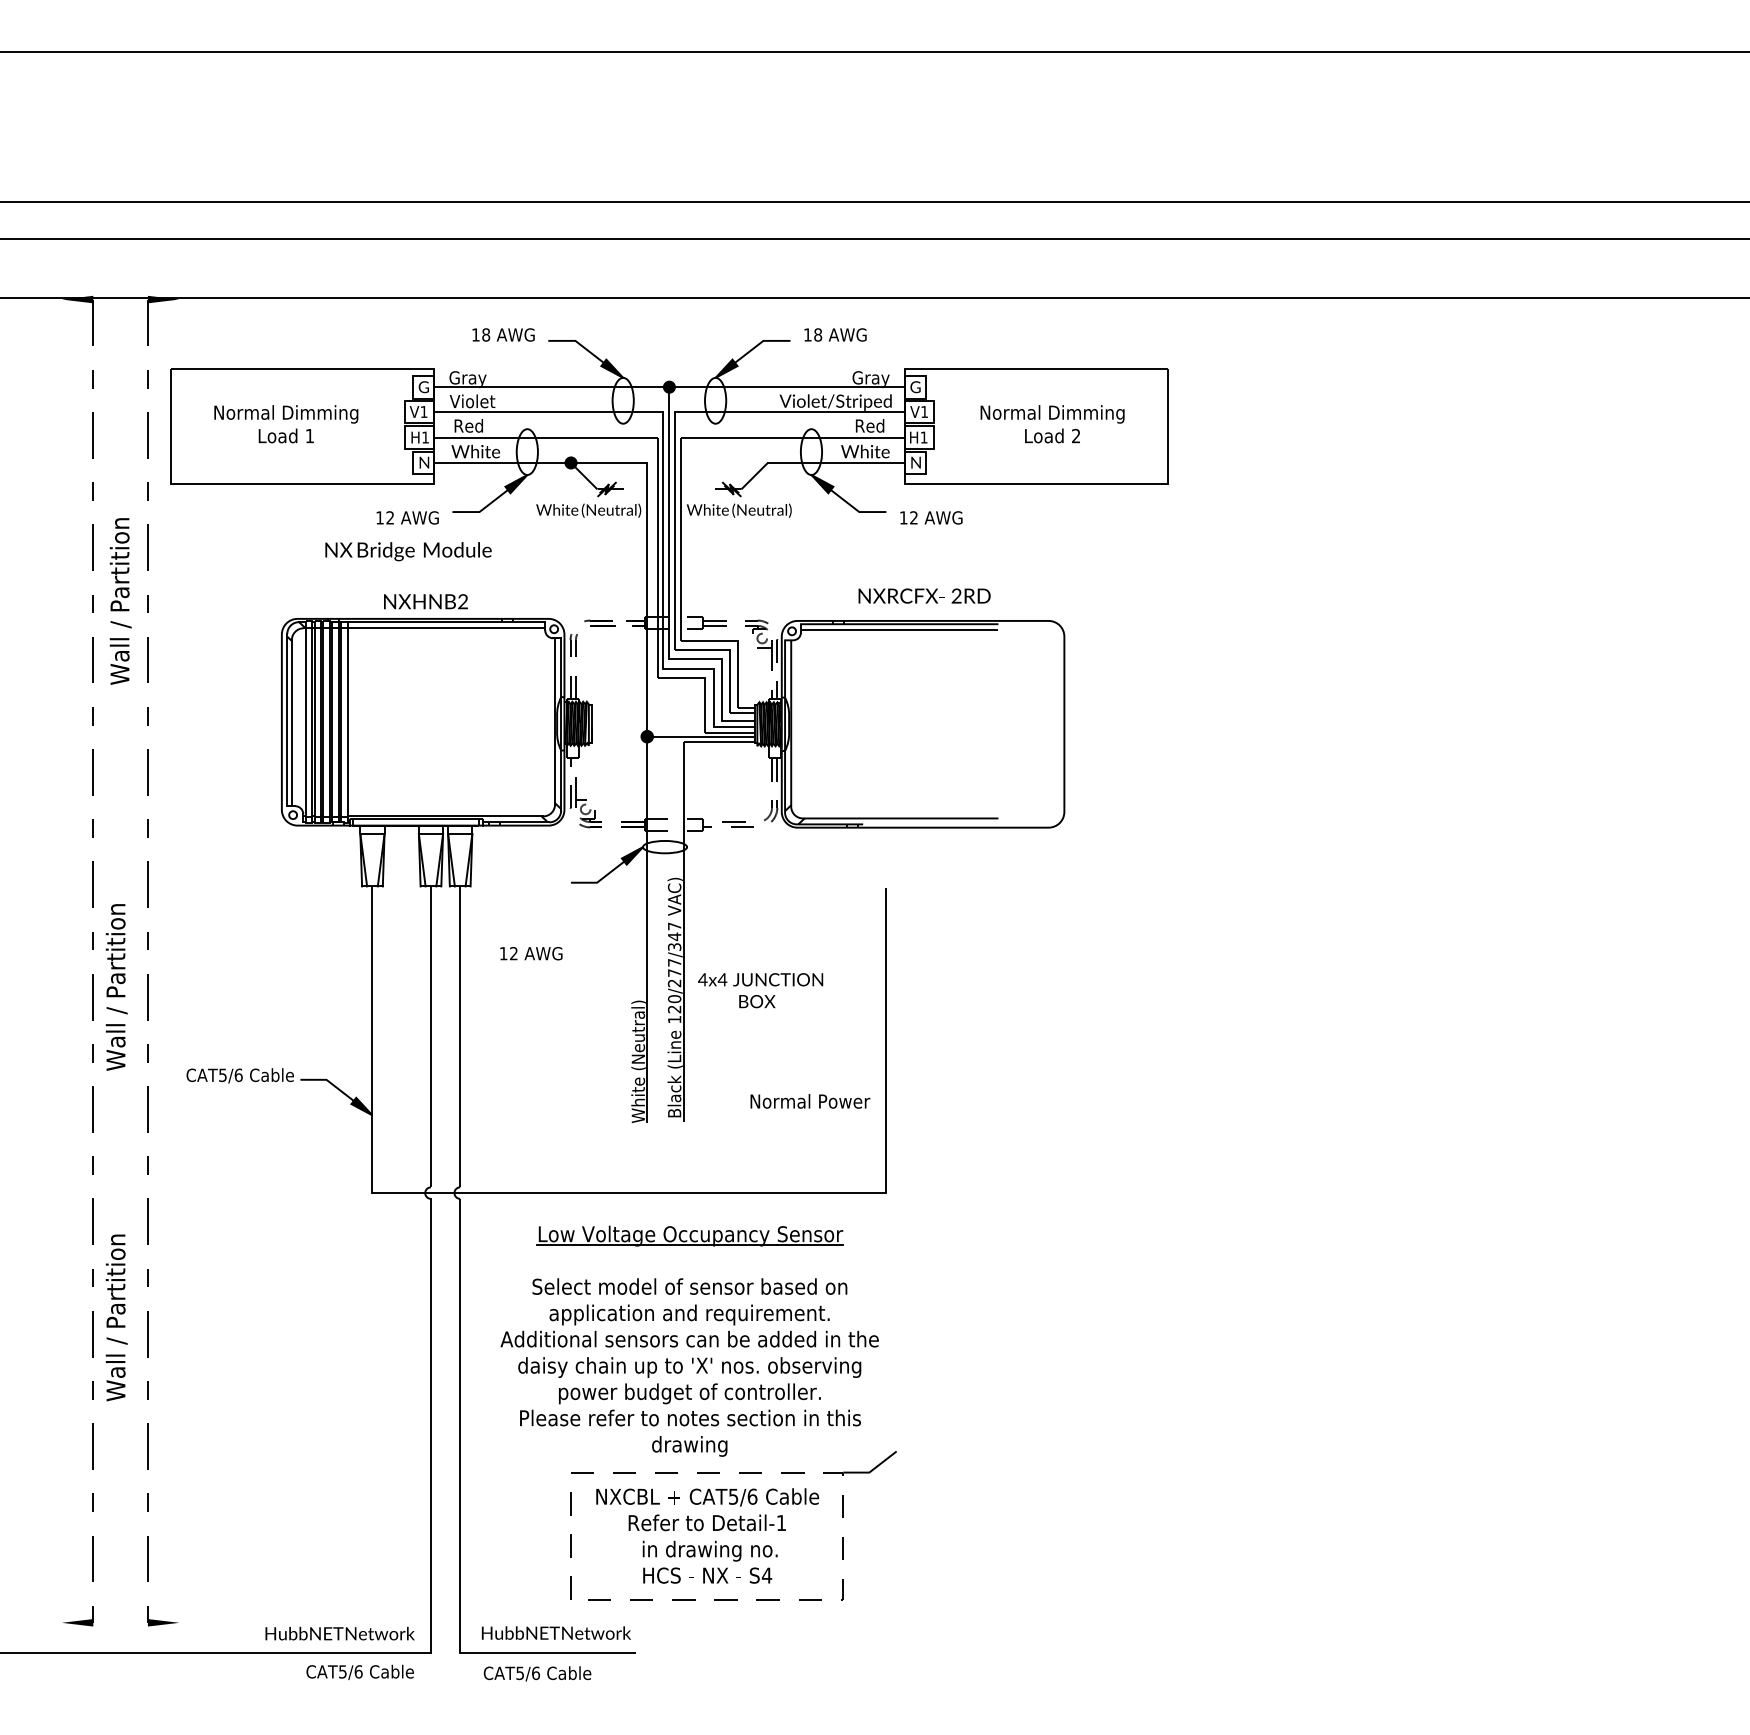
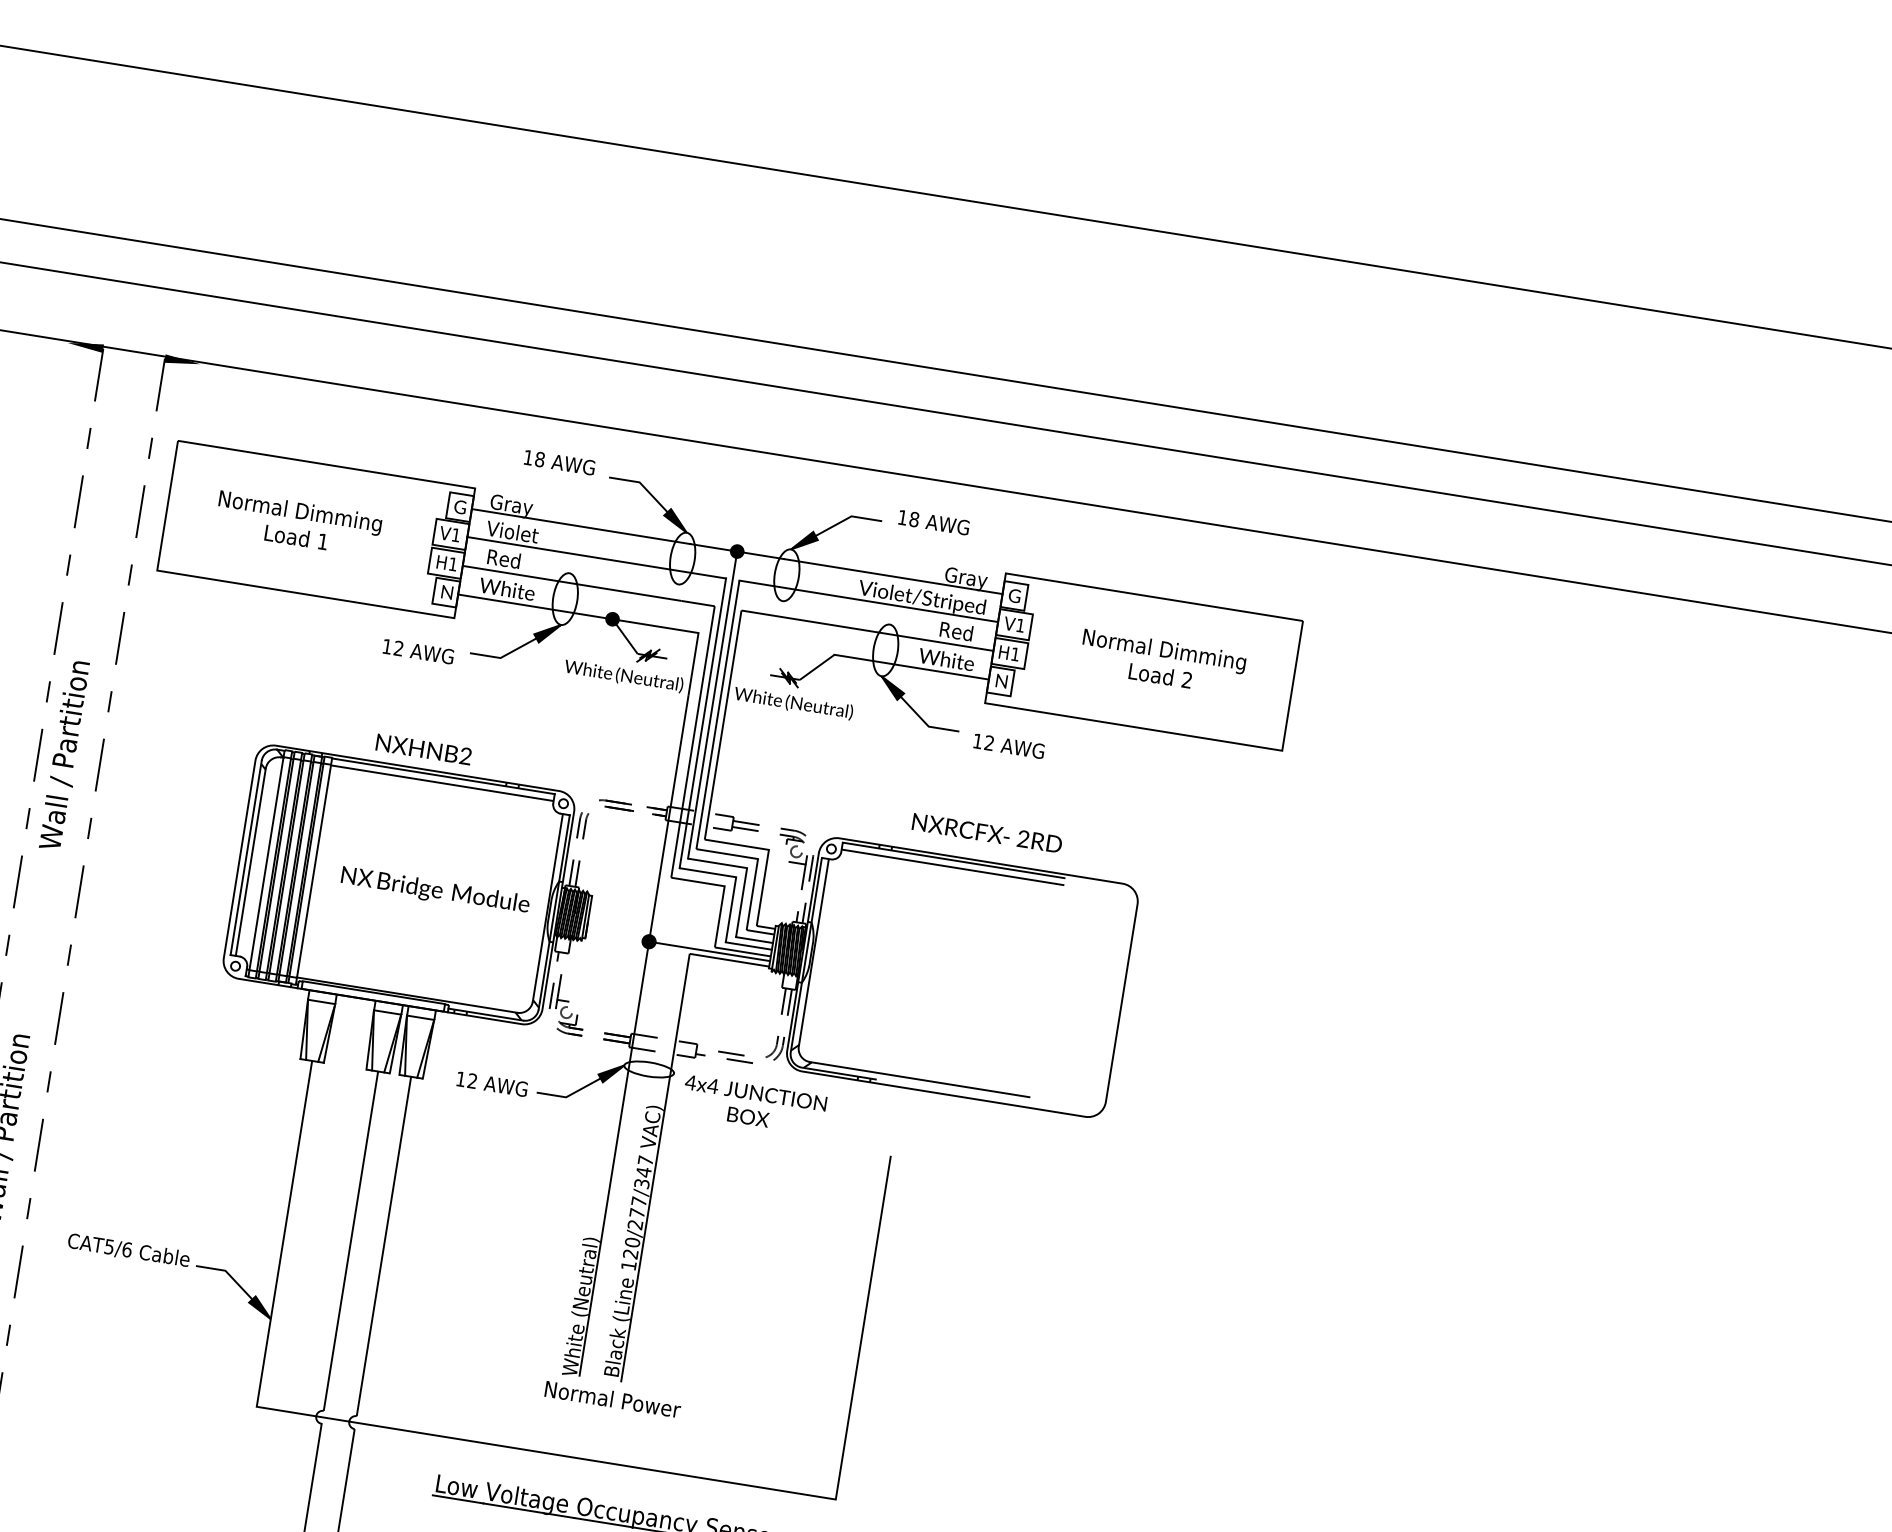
text: (408, 551) -> (435, 891), moved
text: (120, 601) -> (65, 755), moved
text: (531, 953) -> (492, 1084), moved
text: (760, 990) -> (753, 1105), moved
text: (810, 1101) -> (613, 1399), moved

